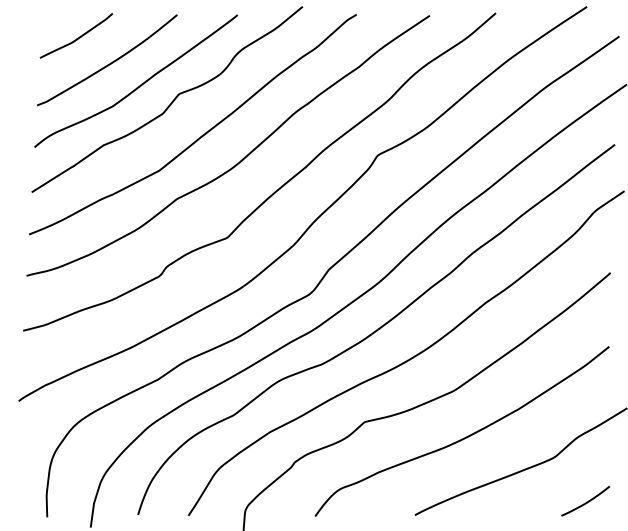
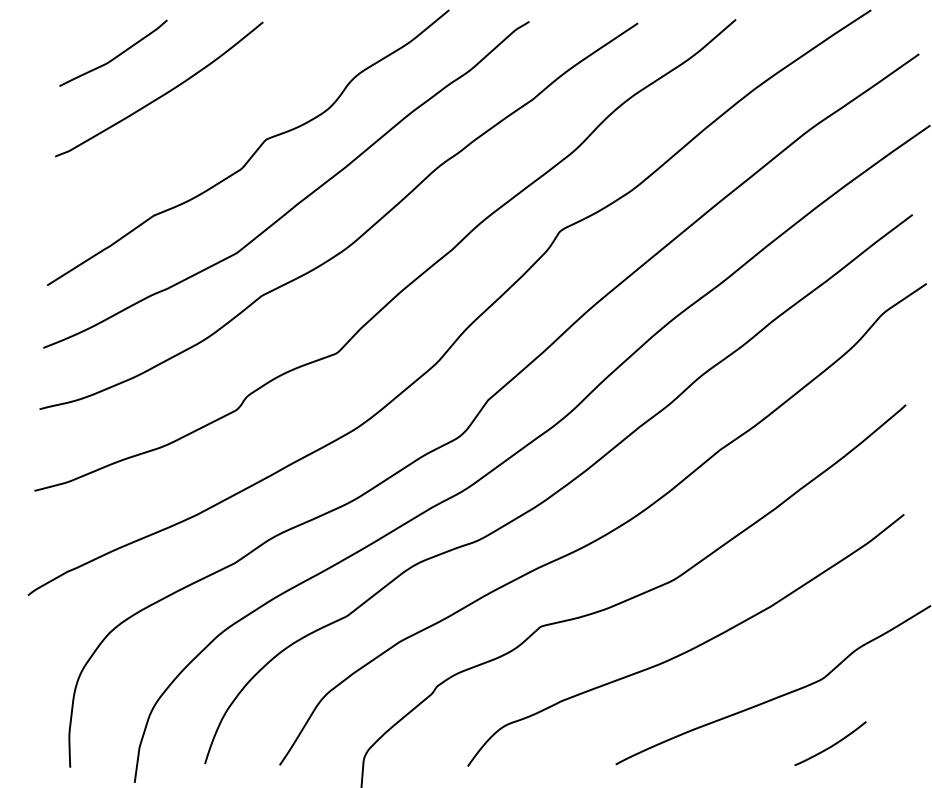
curve: (140, 84) -> (208, 125), removed
curve: (586, 501) -> (831, 744), moved

